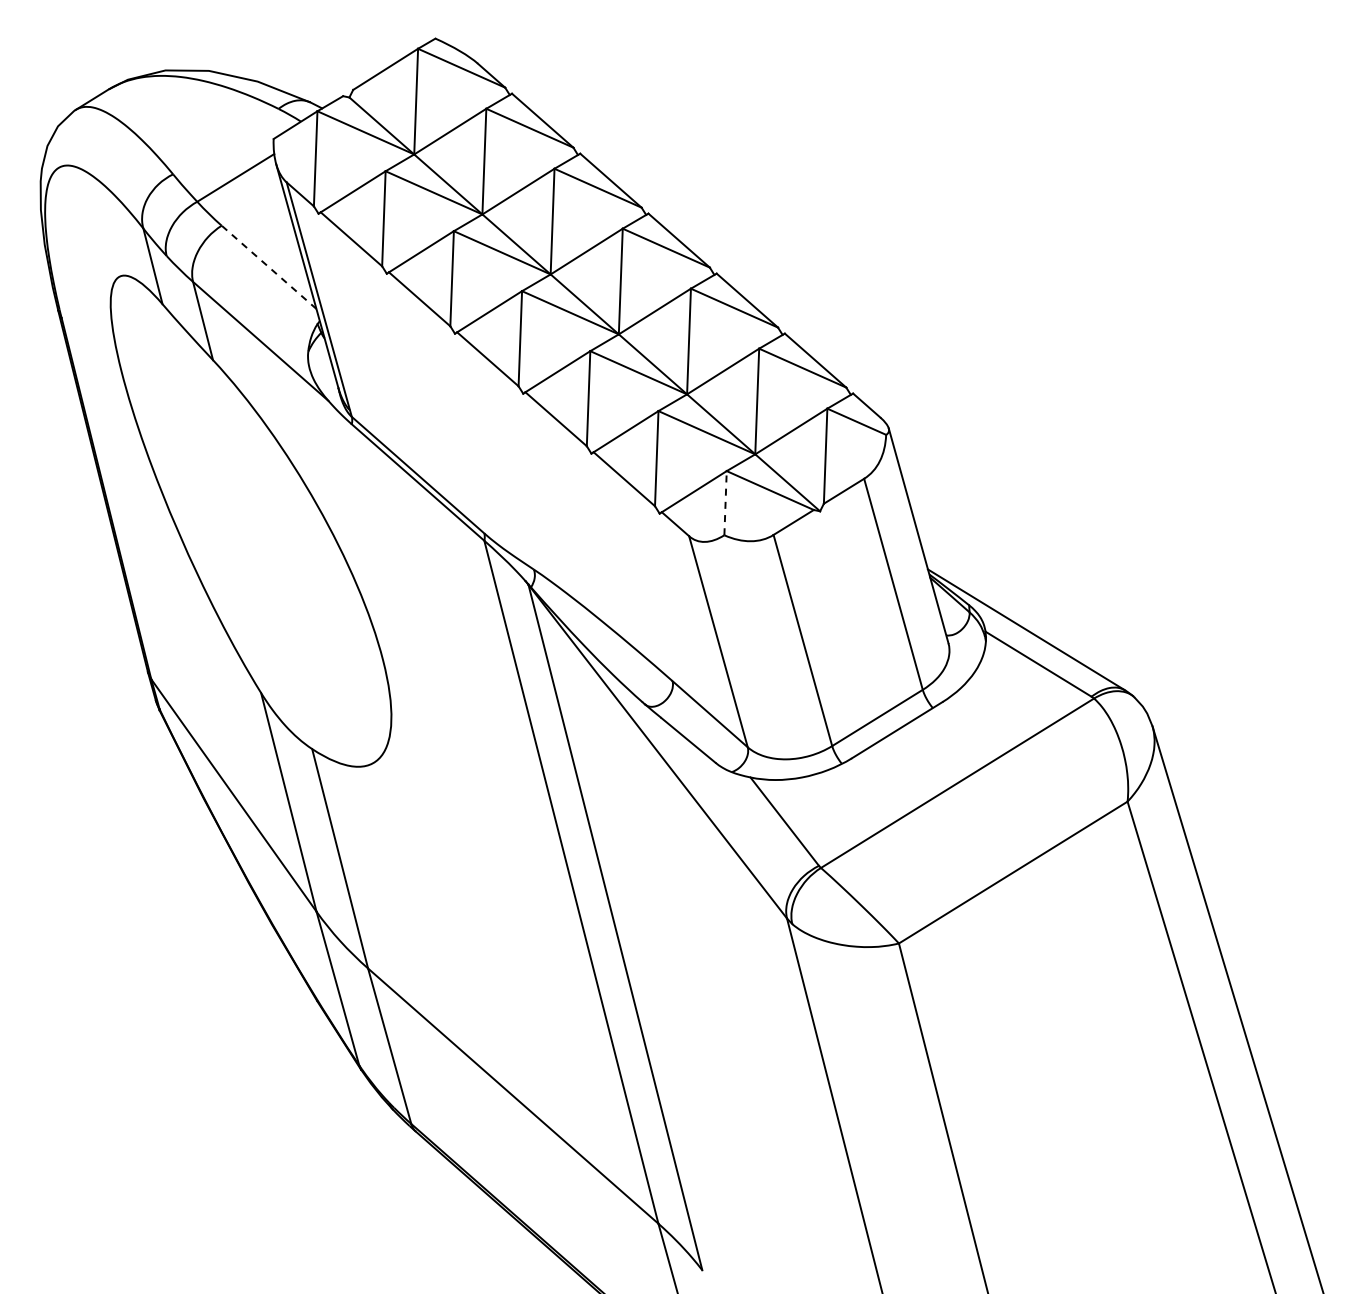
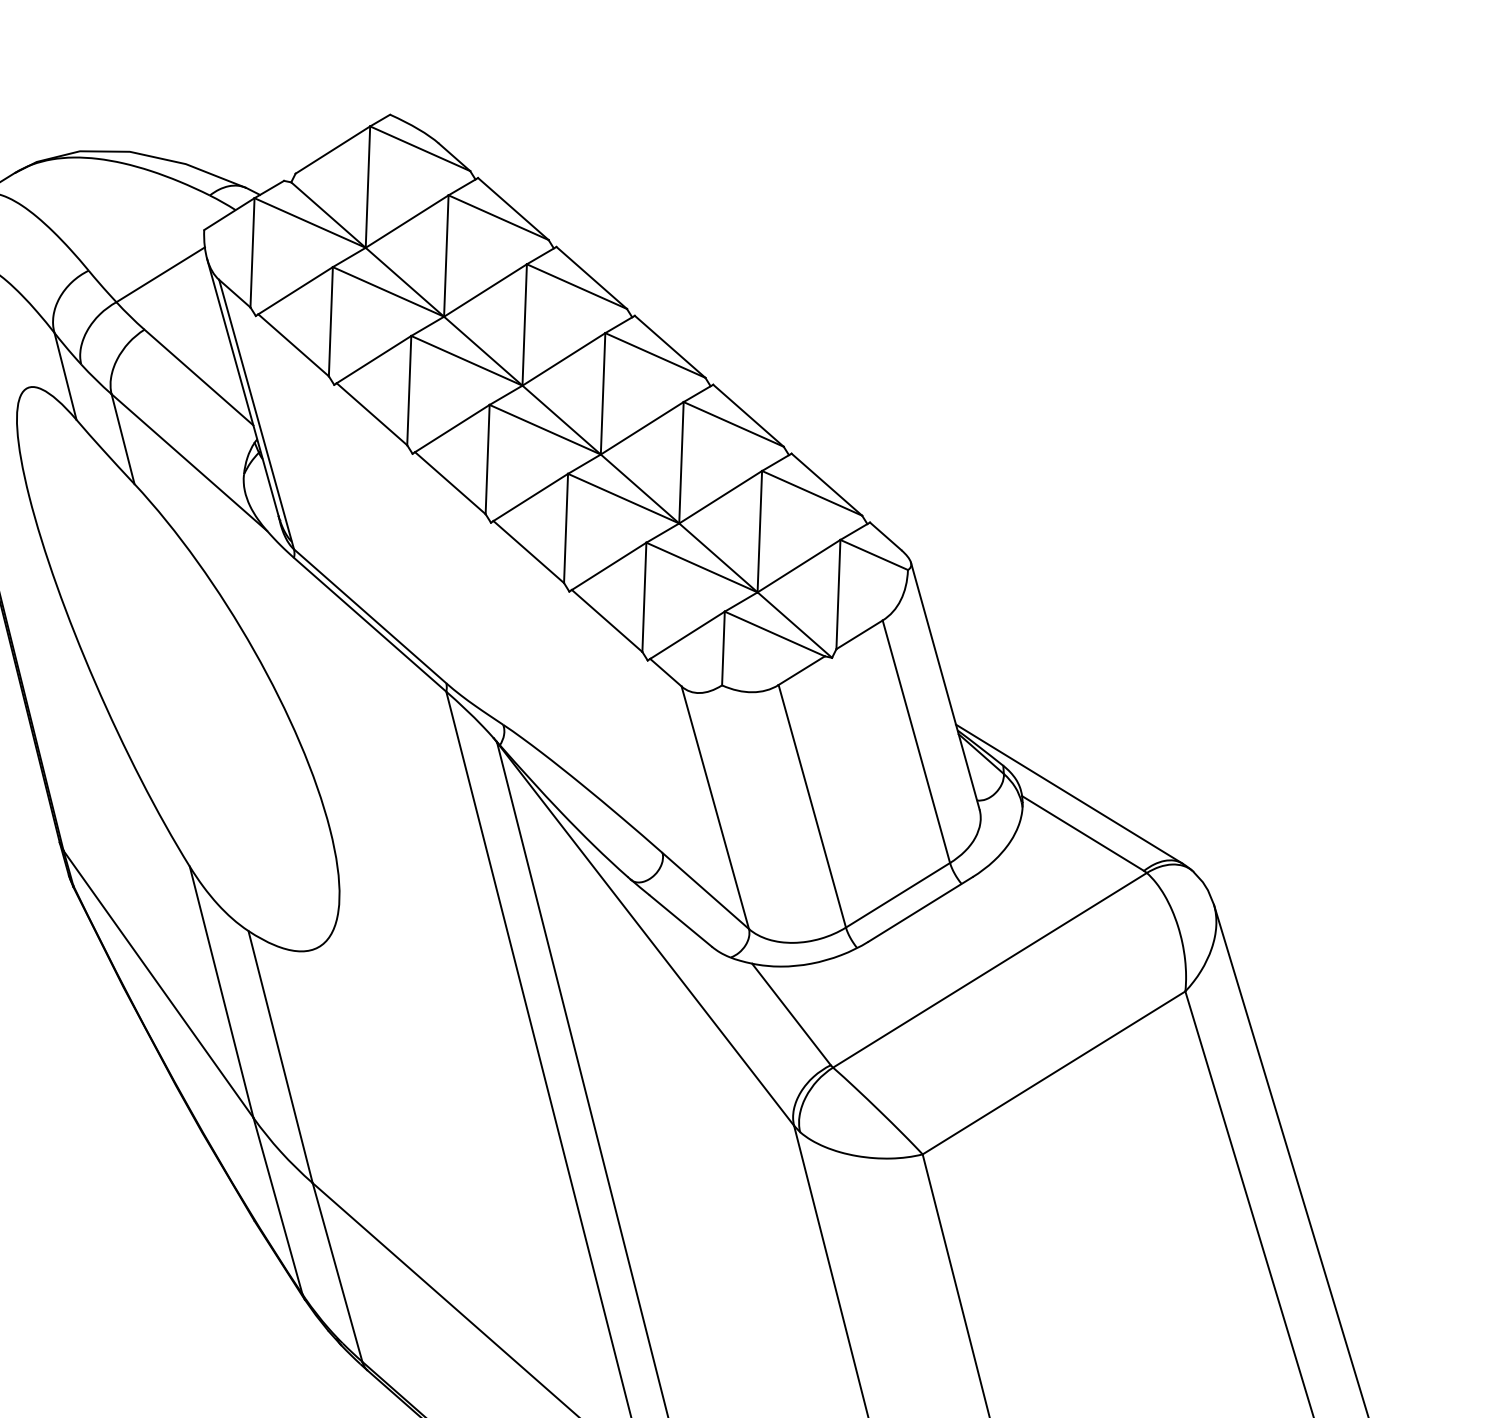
line: (268, 267) -> (198, 377), dashed -> solid
line: (725, 502) -> (723, 647), dashed -> solid

